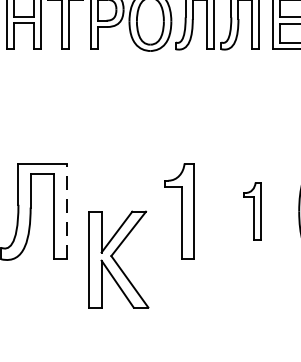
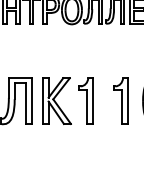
part: (251, 210) -> (120, 100), size x1.67
line: (65, 212) -> (31, 101), dashed -> solid
part: (118, 258) -> (56, 100), moved

